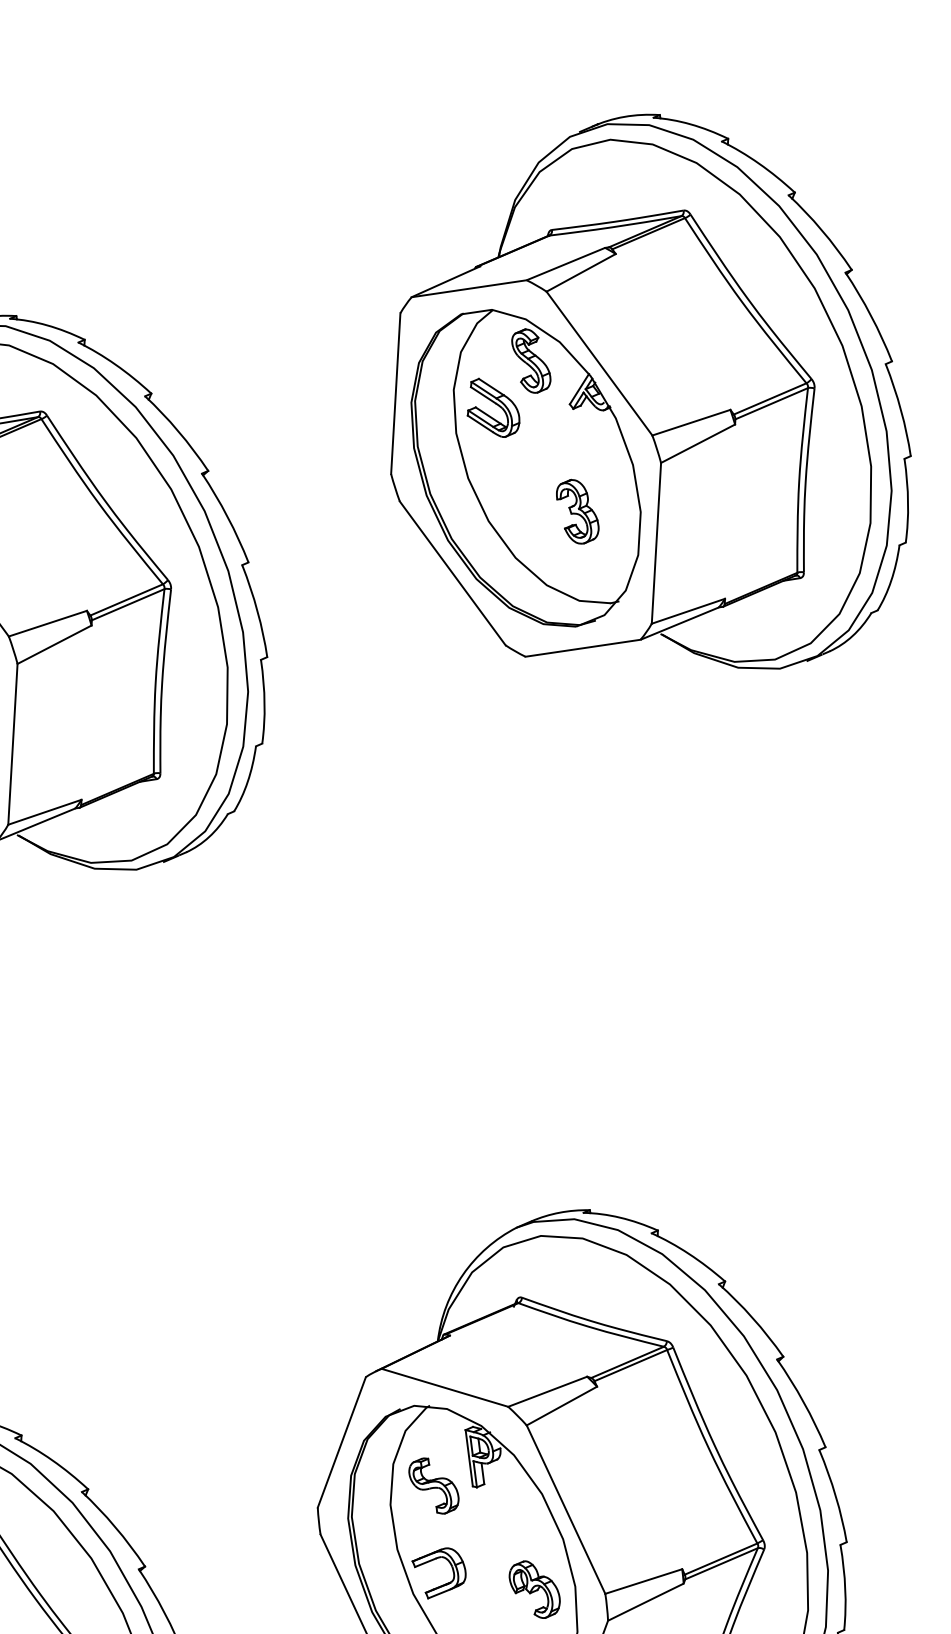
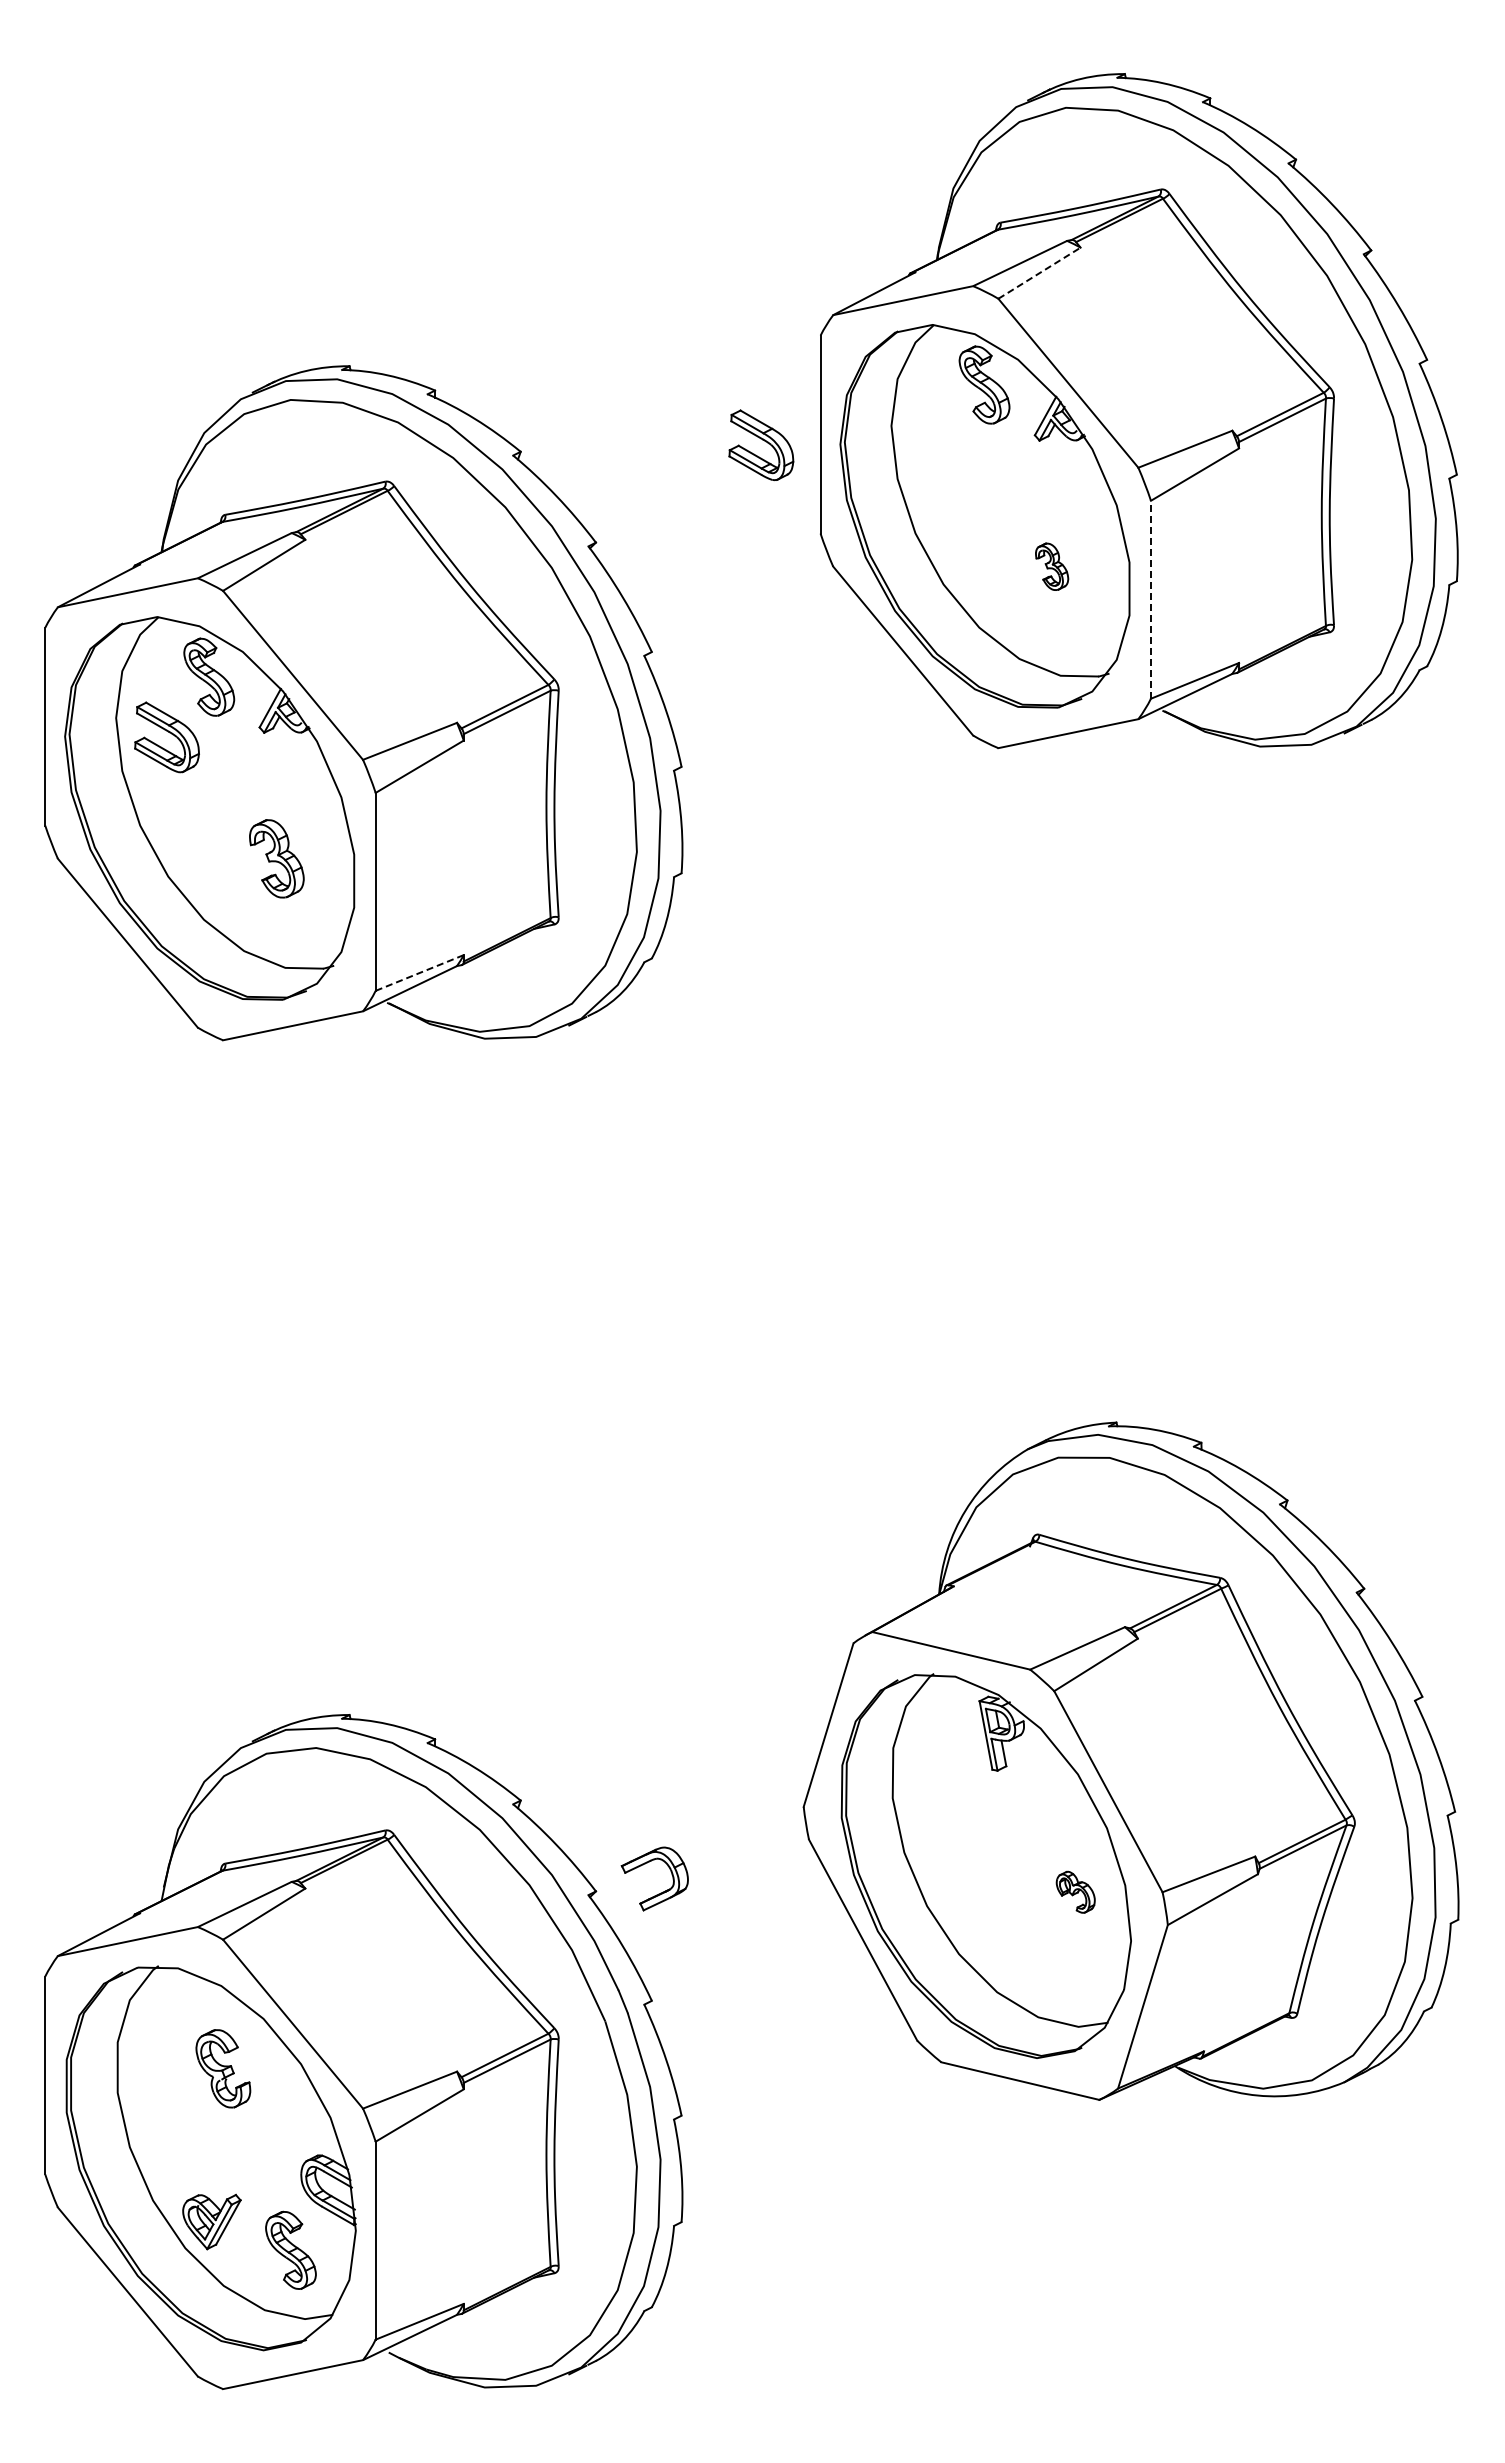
line: (581, 272) -> (1039, 272), solid -> dashed
part: (494, 408) -> (761, 445), moved
part: (577, 511) -> (1051, 566), size x0.6
line: (656, 543) -> (1150, 599), solid -> dashed
line: (44, 812) -> (419, 973), solid -> dashed
part: (433, 1486) -> (944, 1772), removed
part: (442, 1584) -> (660, 1892), moved
part: (534, 1589) -> (1075, 1892), size x0.6

